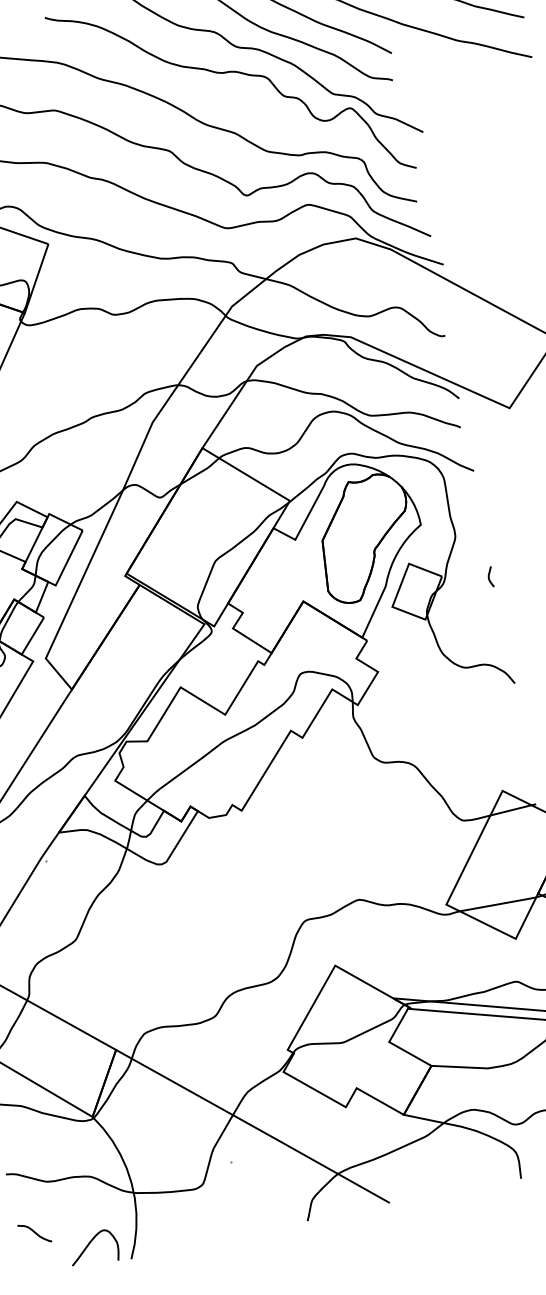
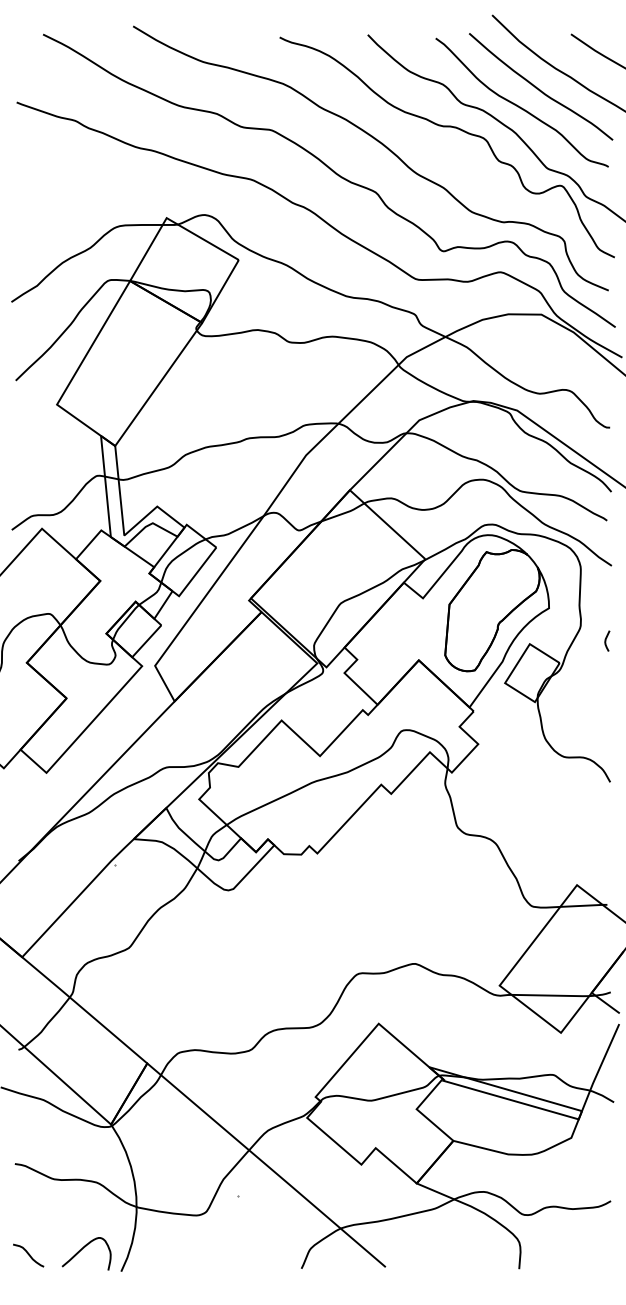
curve: (489, 576) -> (606, 640), moved
curve: (34, 1233) -> (28, 1255), moved

